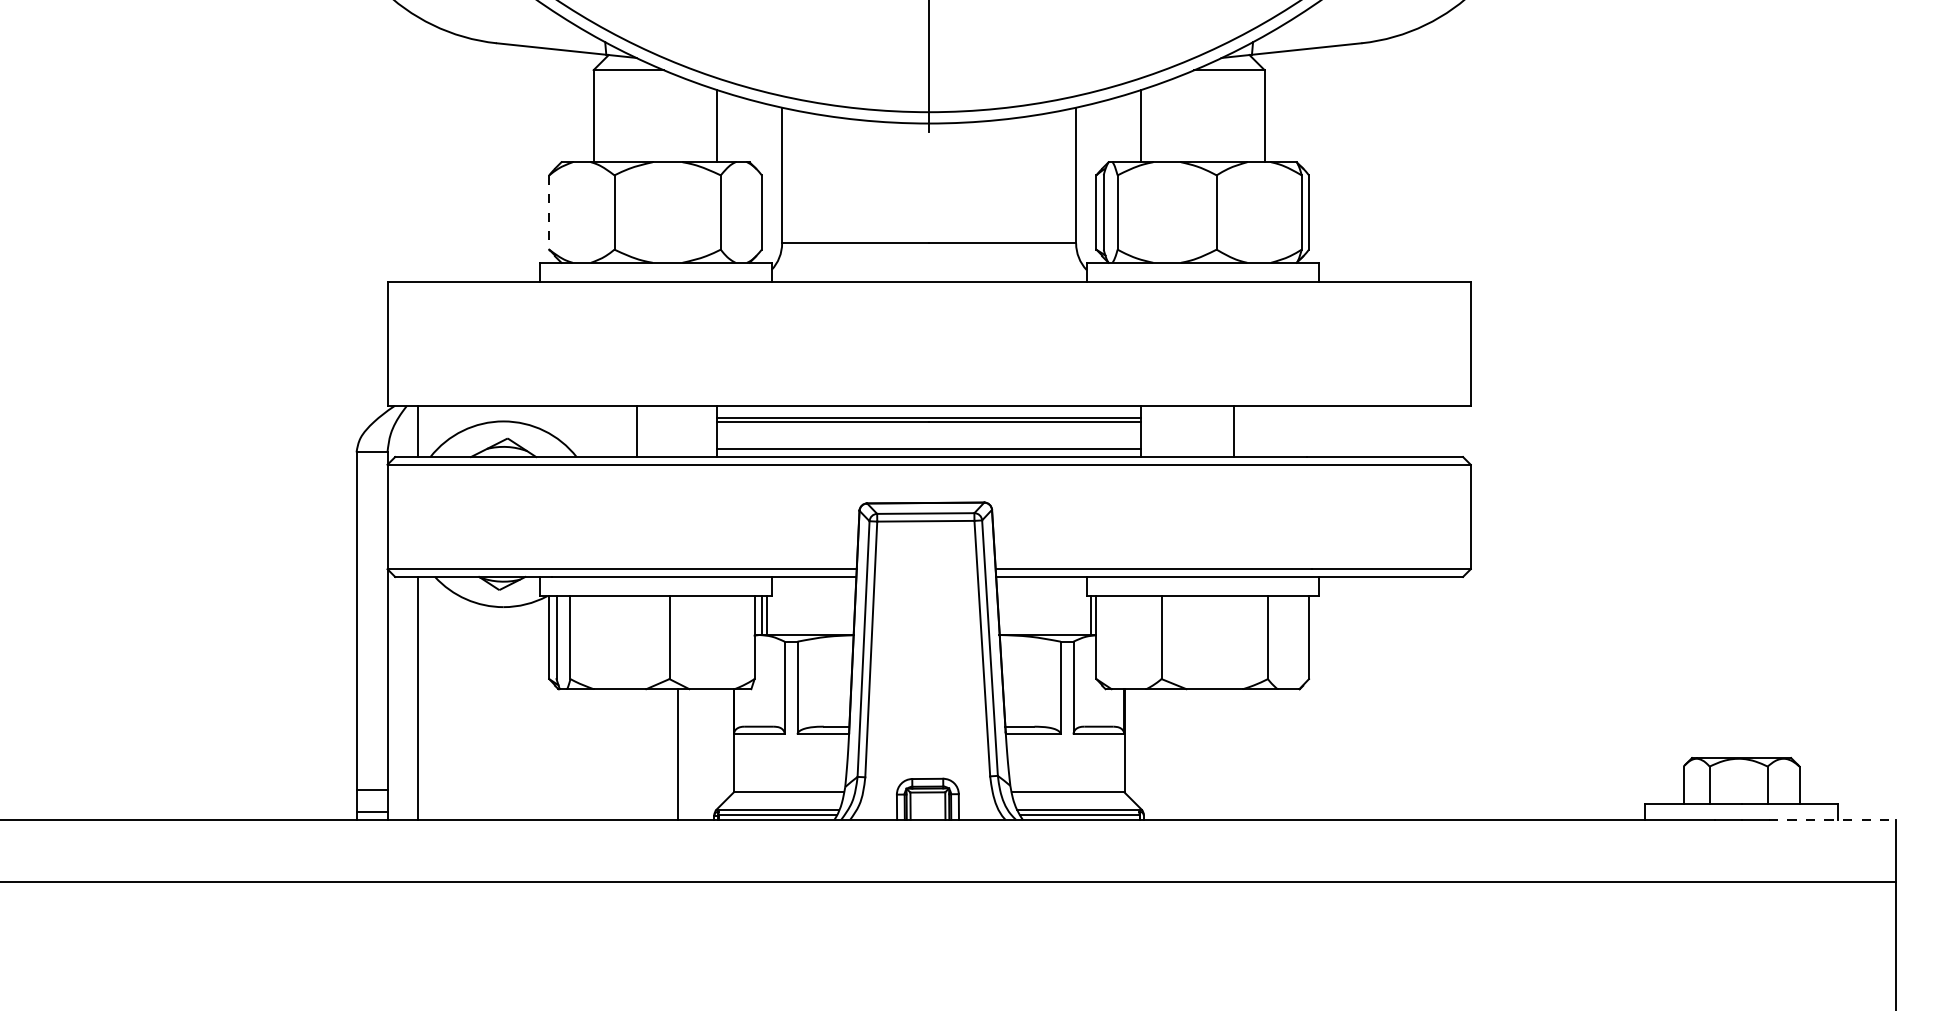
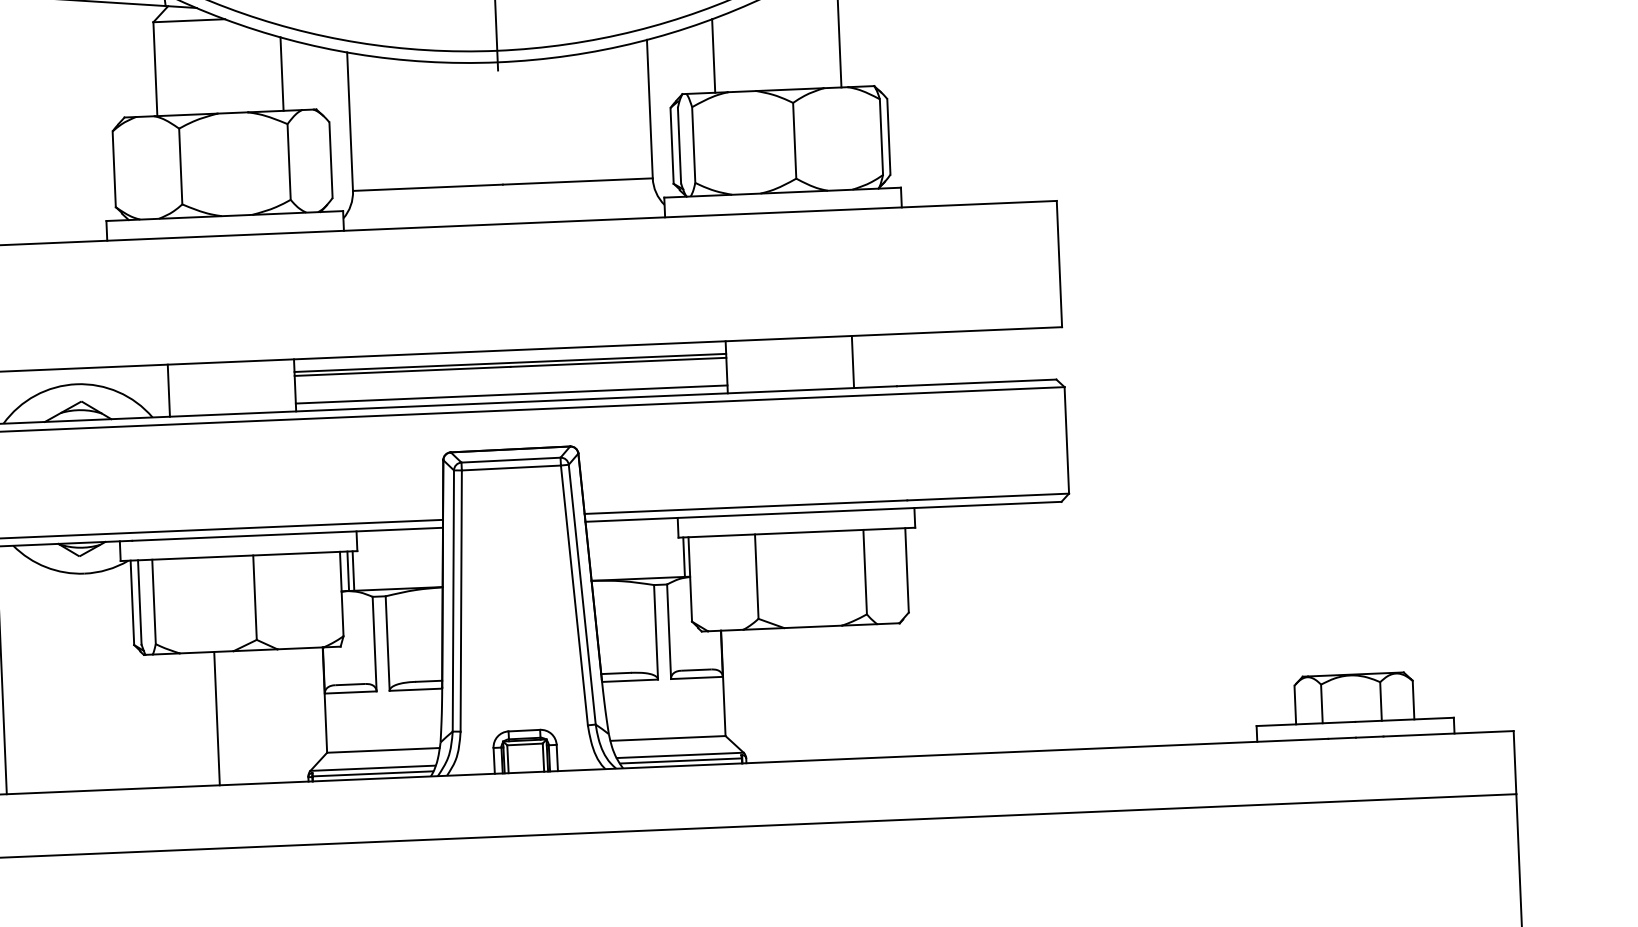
line: (549, 213) -> (114, 170), dashed -> solid
line: (636, 431) -> (168, 390), moved
line: (1233, 431) -> (852, 362), moved
line: (678, 754) -> (217, 718), moved
line: (1832, 819) -> (1448, 733), dashed -> solid

